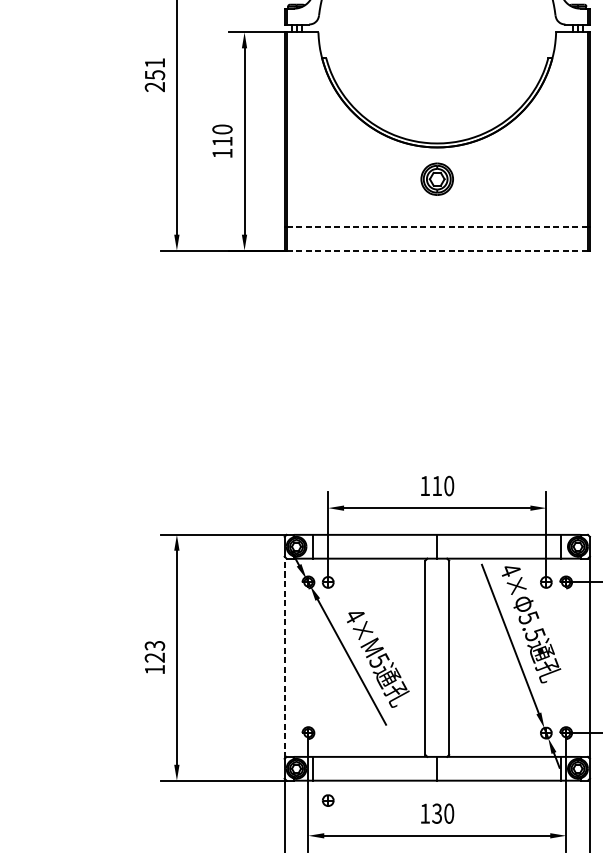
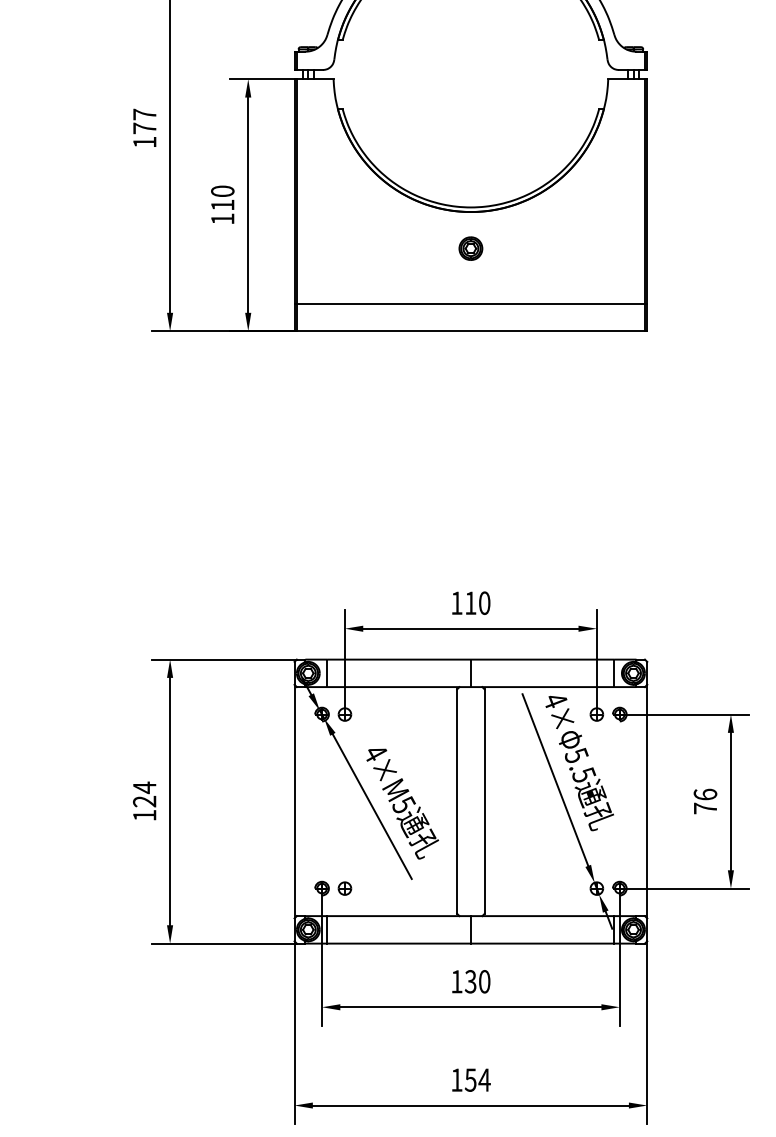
text: (154, 75) -> (144, 128), 251 -> 177
part: (436, 179) -> (470, 248), size x0.62
line: (436, 226) -> (470, 303), dashed -> solid
line: (437, 250) -> (471, 331), dashed -> solid
text: (154, 645) -> (144, 787), 123 -> 124
line: (284, 657) -> (294, 801), dashed -> solid
part: (327, 800) -> (344, 888), moved

